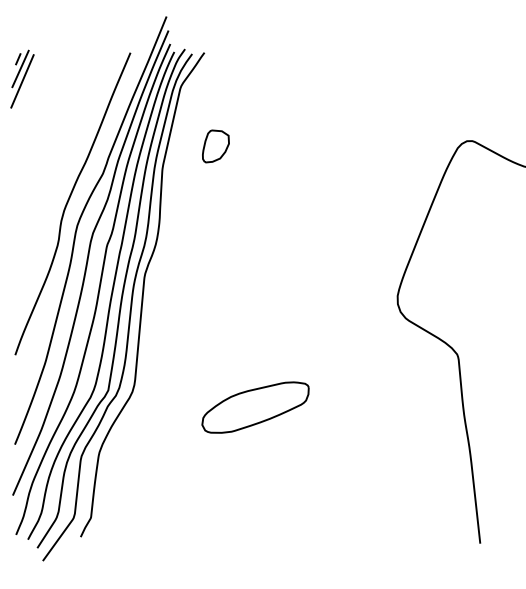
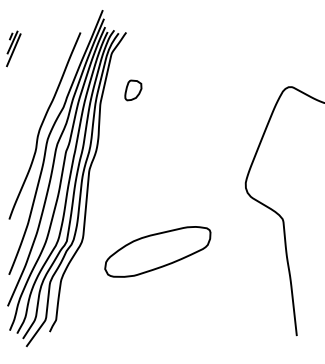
part: (254, 406) -> (157, 251), size x1.6

